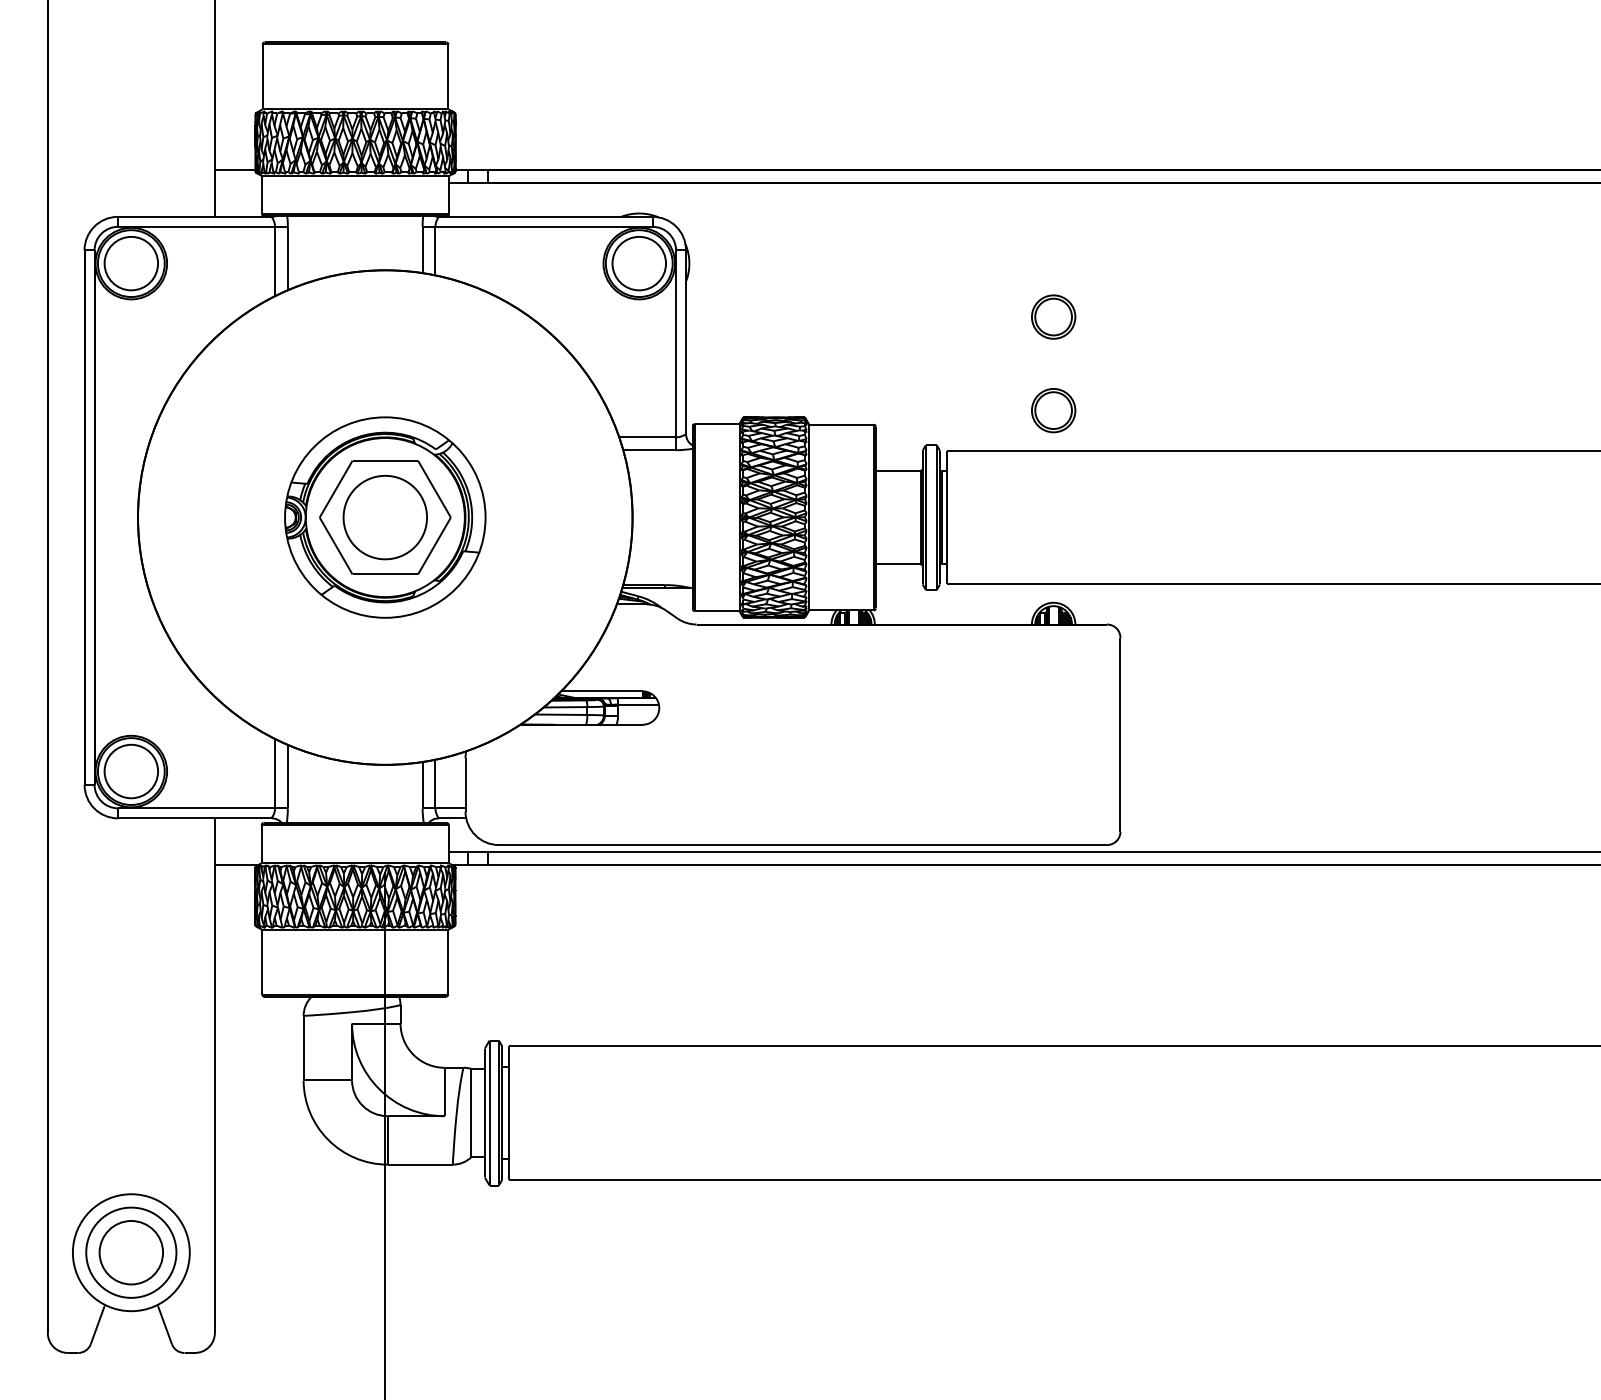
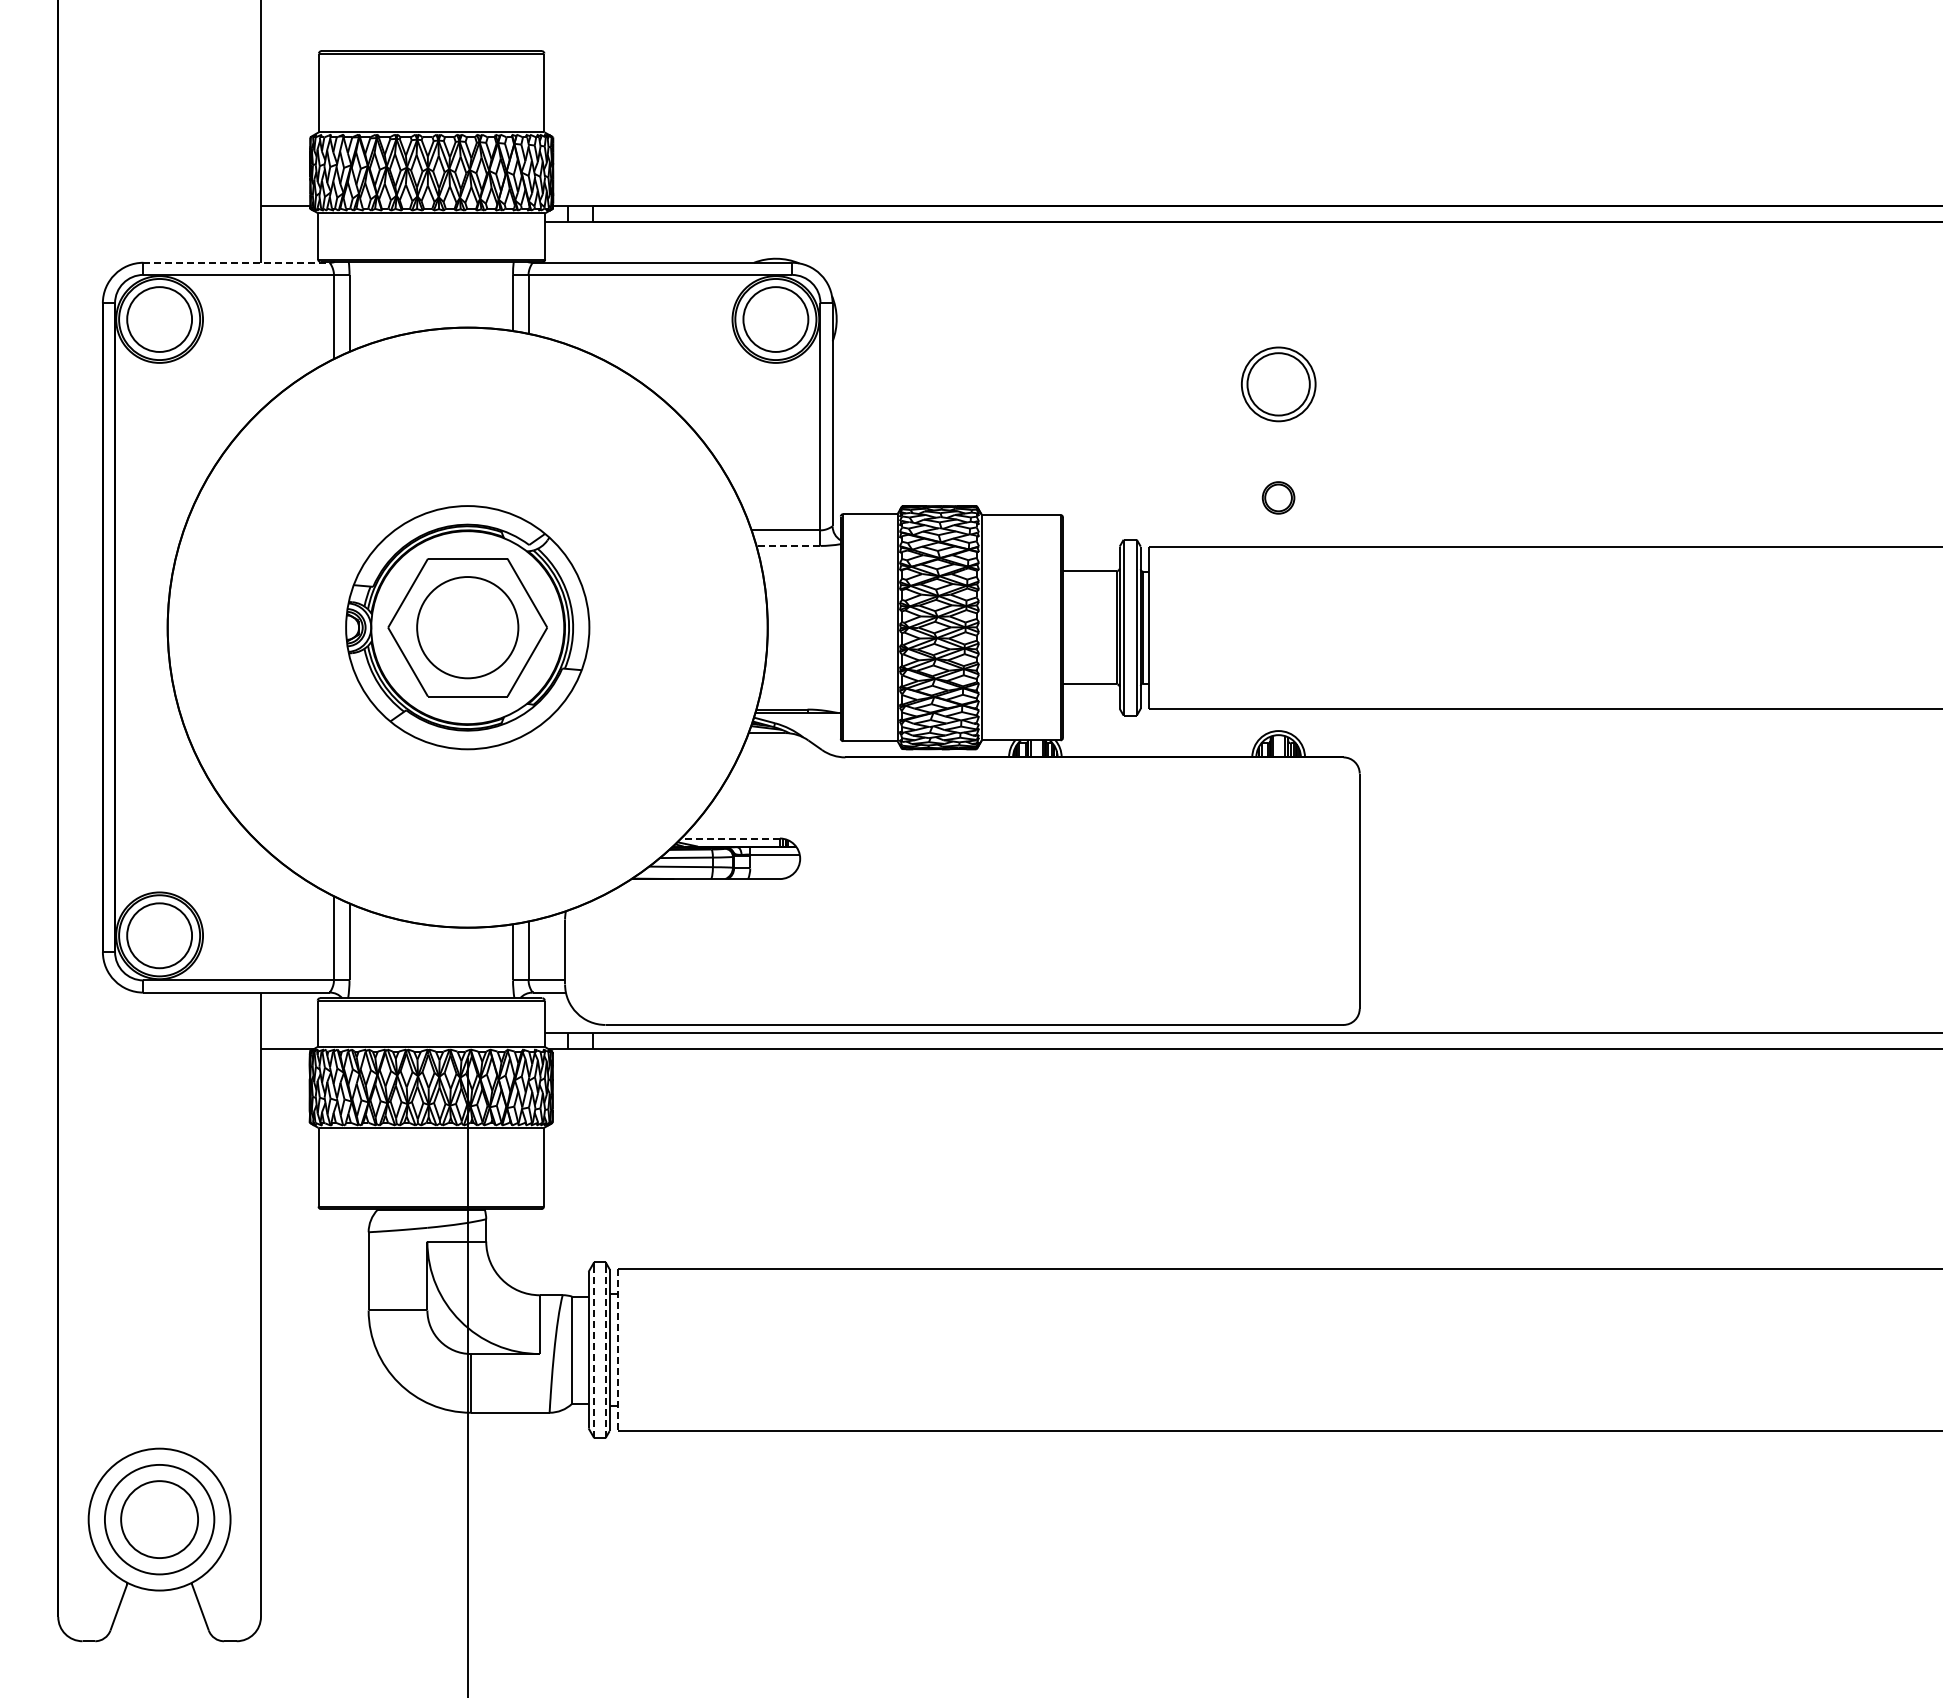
line: (195, 216) -> (237, 262), solid -> dashed
part: (1053, 317) -> (1278, 384), size x1.4
part: (1053, 410) -> (1278, 497), size x0.6
line: (648, 449) -> (787, 545), solid -> dashed
line: (601, 691) -> (730, 838), solid -> dashed
line: (508, 1113) -> (617, 1350), solid -> dashed
line: (489, 1117) -> (594, 1355), solid -> dashed
line: (498, 1117) -> (605, 1355), solid -> dashed

